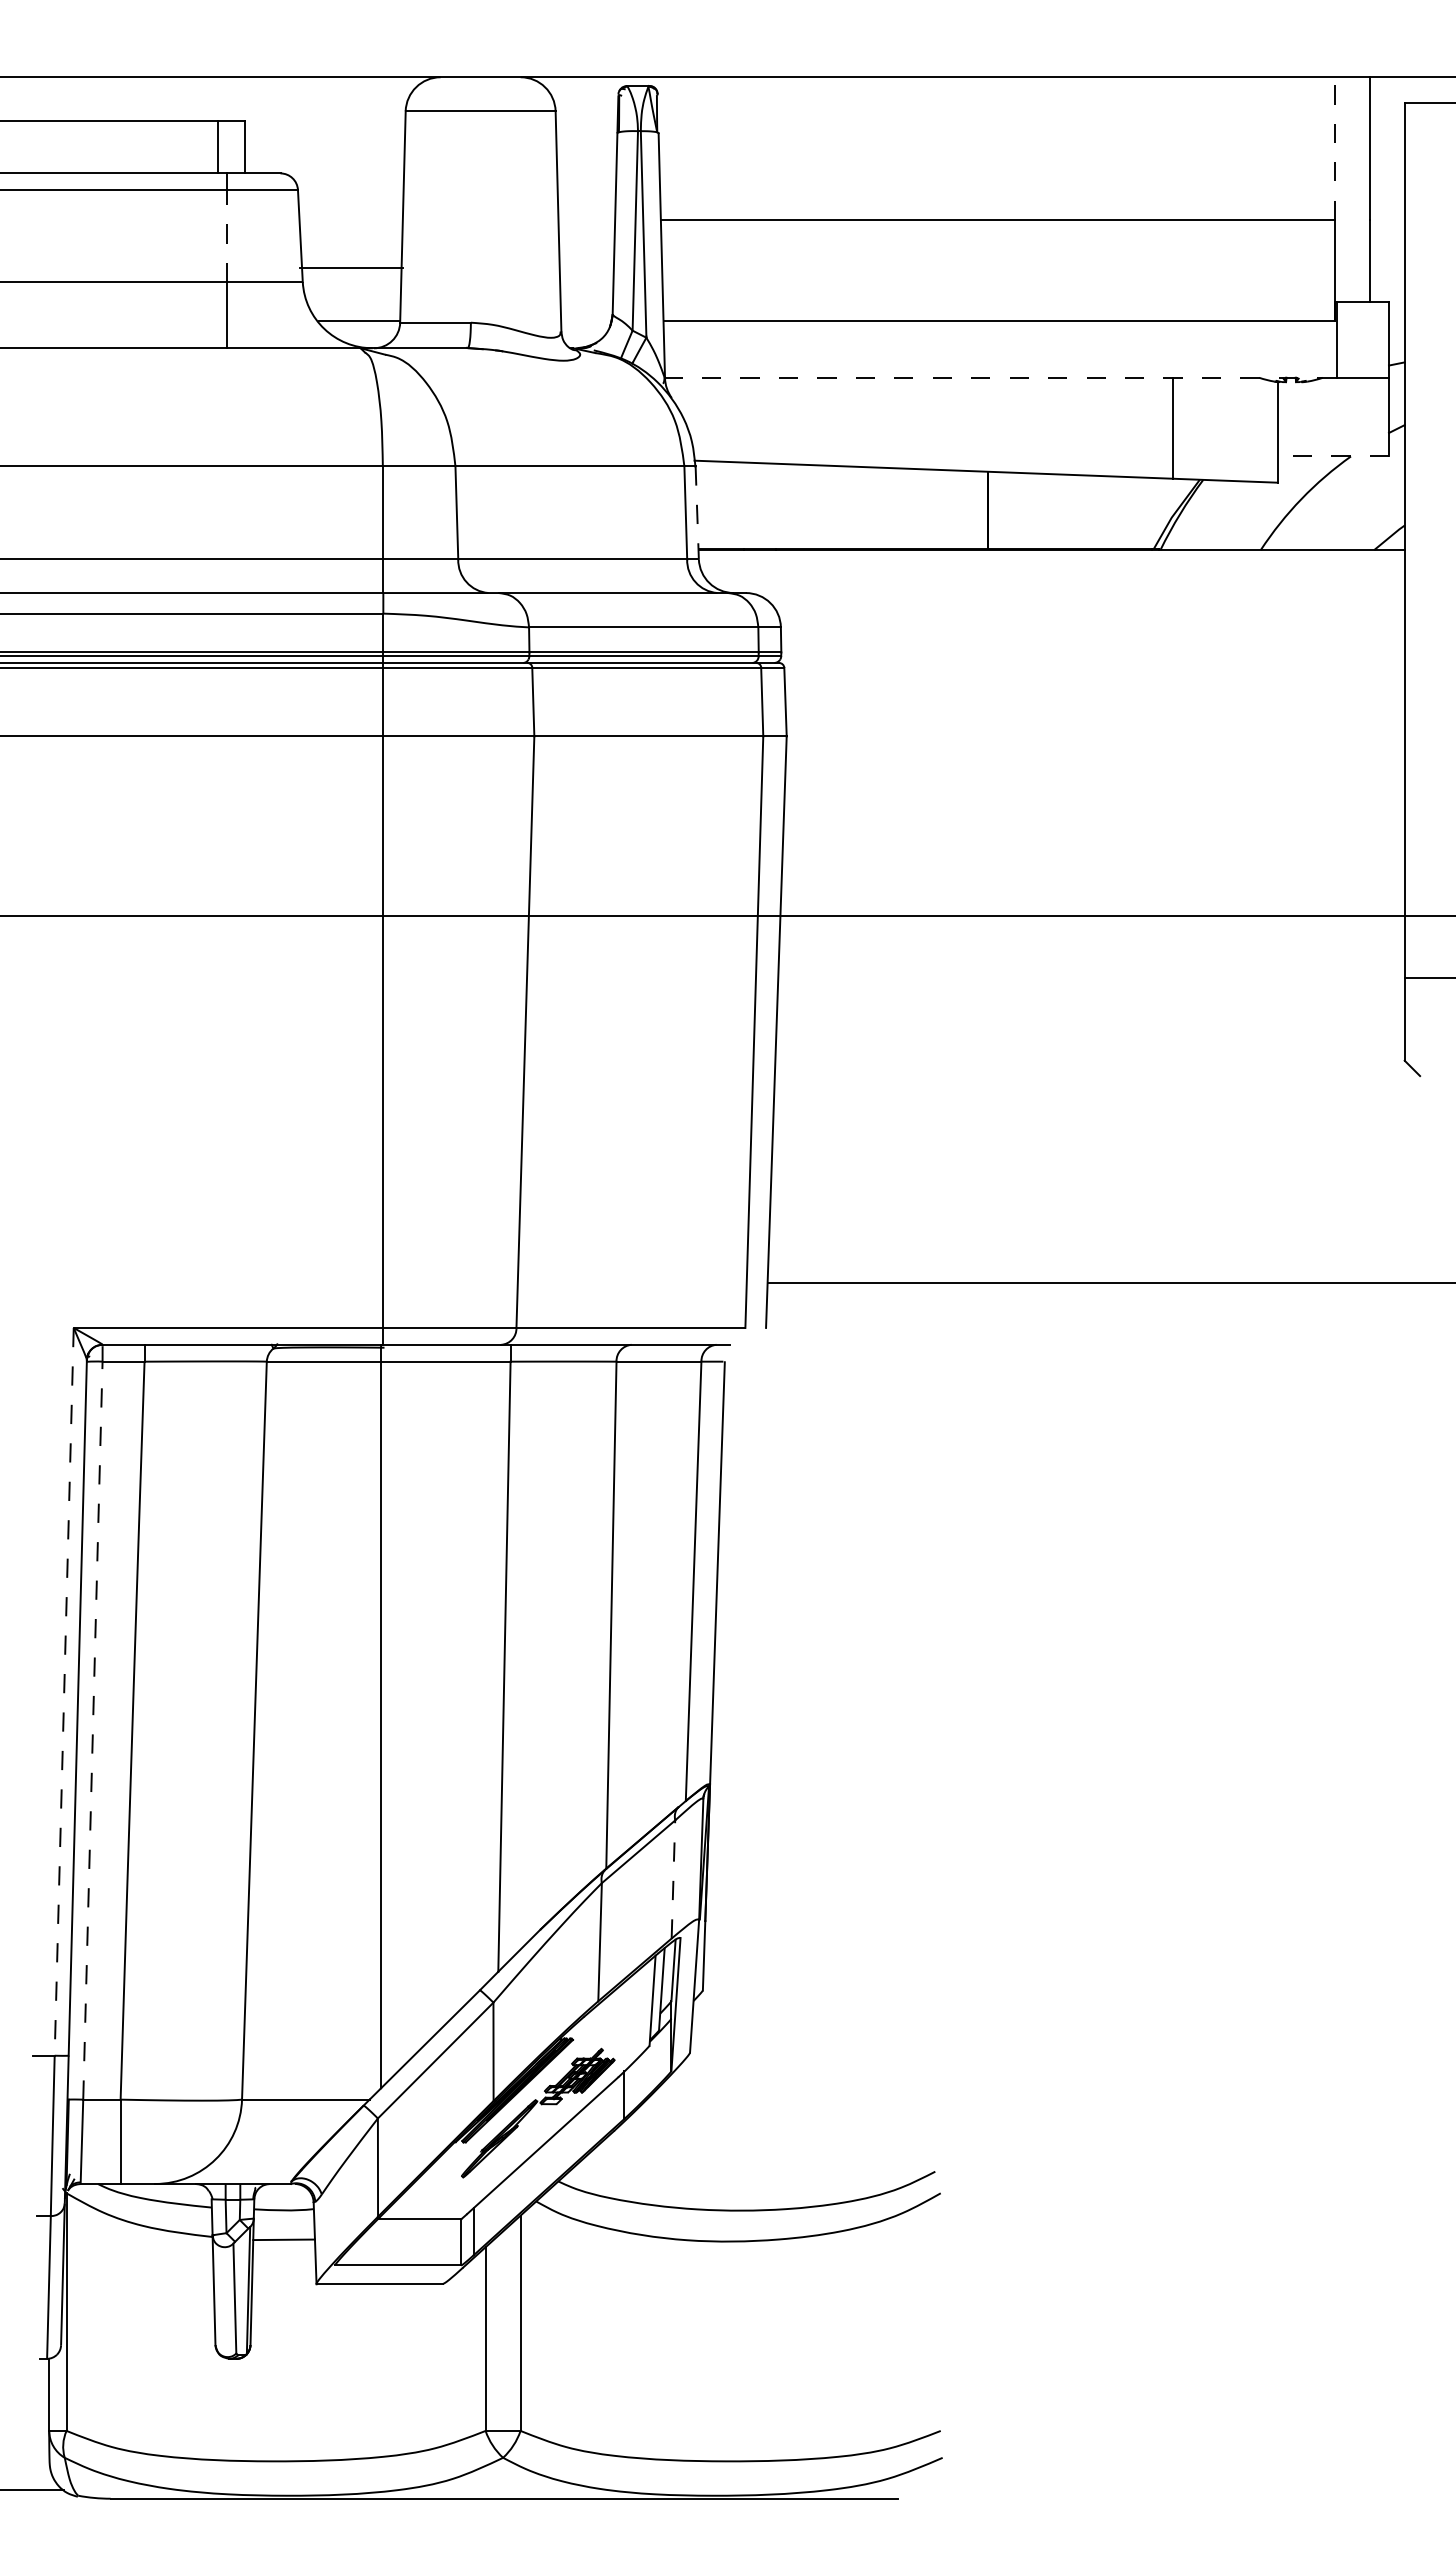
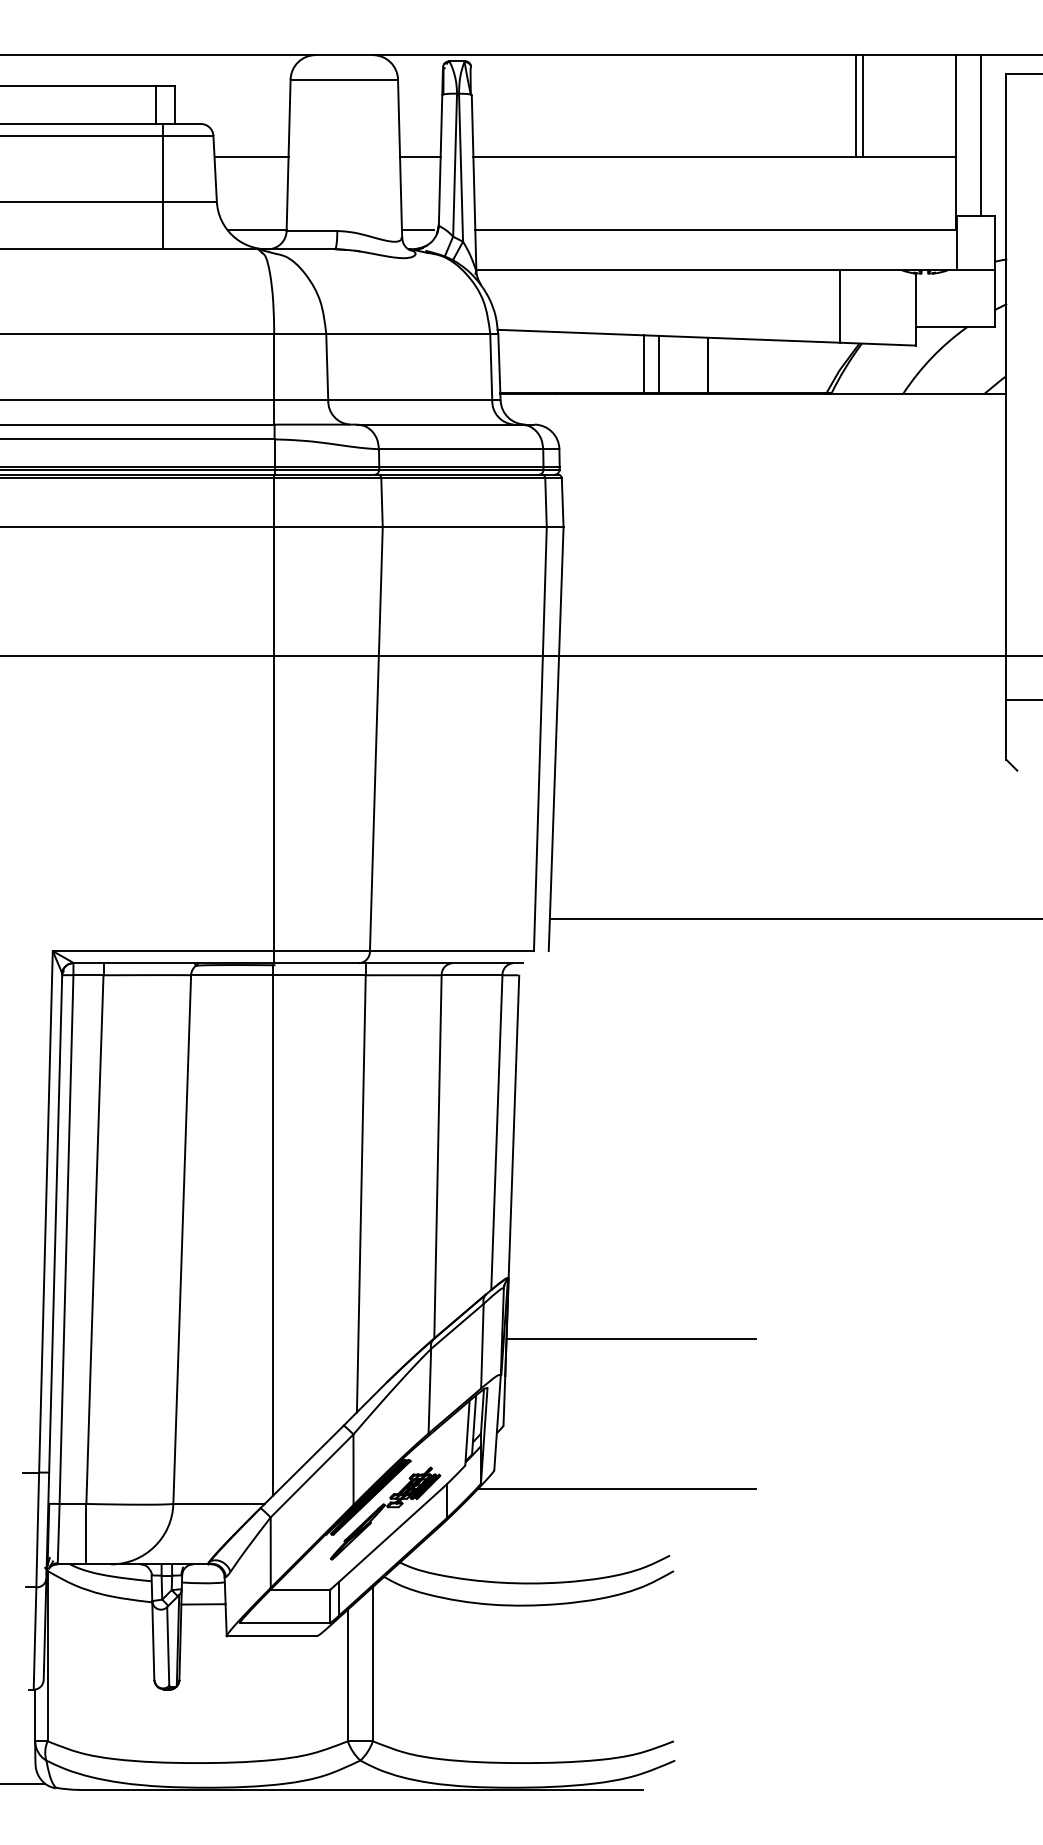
line: (1194, 148) -> (855, 106), added
line: (1204, 148) -> (862, 106), added
line: (1334, 148) -> (955, 106), dashed -> solid
line: (586, 219) -> (420, 157), added
line: (227, 236) -> (162, 169), dashed -> solid
line: (350, 267) -> (251, 157), moved
line: (583, 321) -> (417, 230), added
line: (1000, 377) -> (716, 270), dashed -> solid
line: (1333, 456) -> (955, 326), dashed -> solid
line: (899, 508) -> (644, 364), added
line: (920, 509) -> (659, 364), added
line: (697, 513) -> (499, 367), dashed -> solid
line: (64, 1692) -> (46, 1212), dashed -> solid
line: (92, 1730) -> (66, 1239), dashed -> solid
line: (881, 1869) -> (631, 1339), added
line: (673, 1879) -> (482, 1346), dashed -> solid
line: (861, 2079) -> (617, 1489), added

